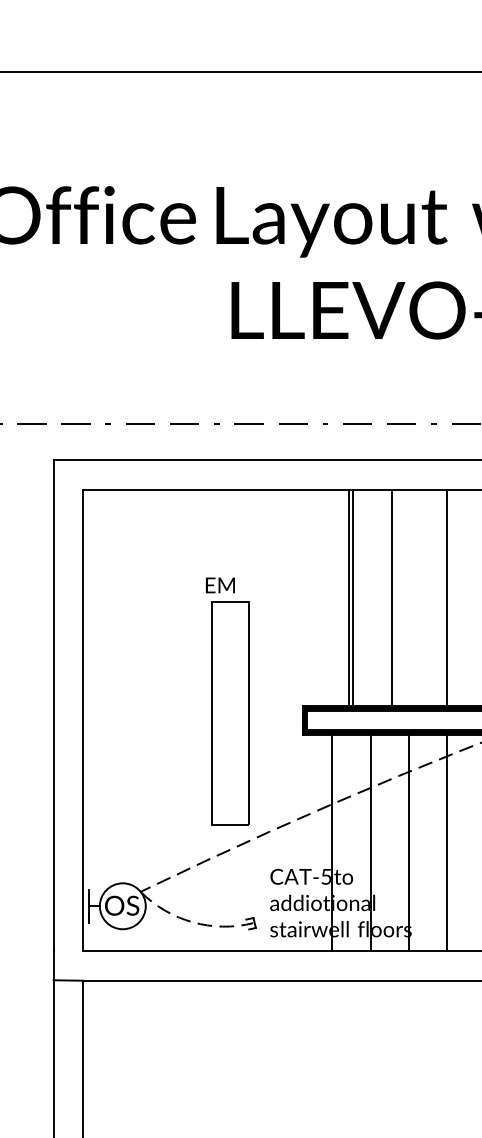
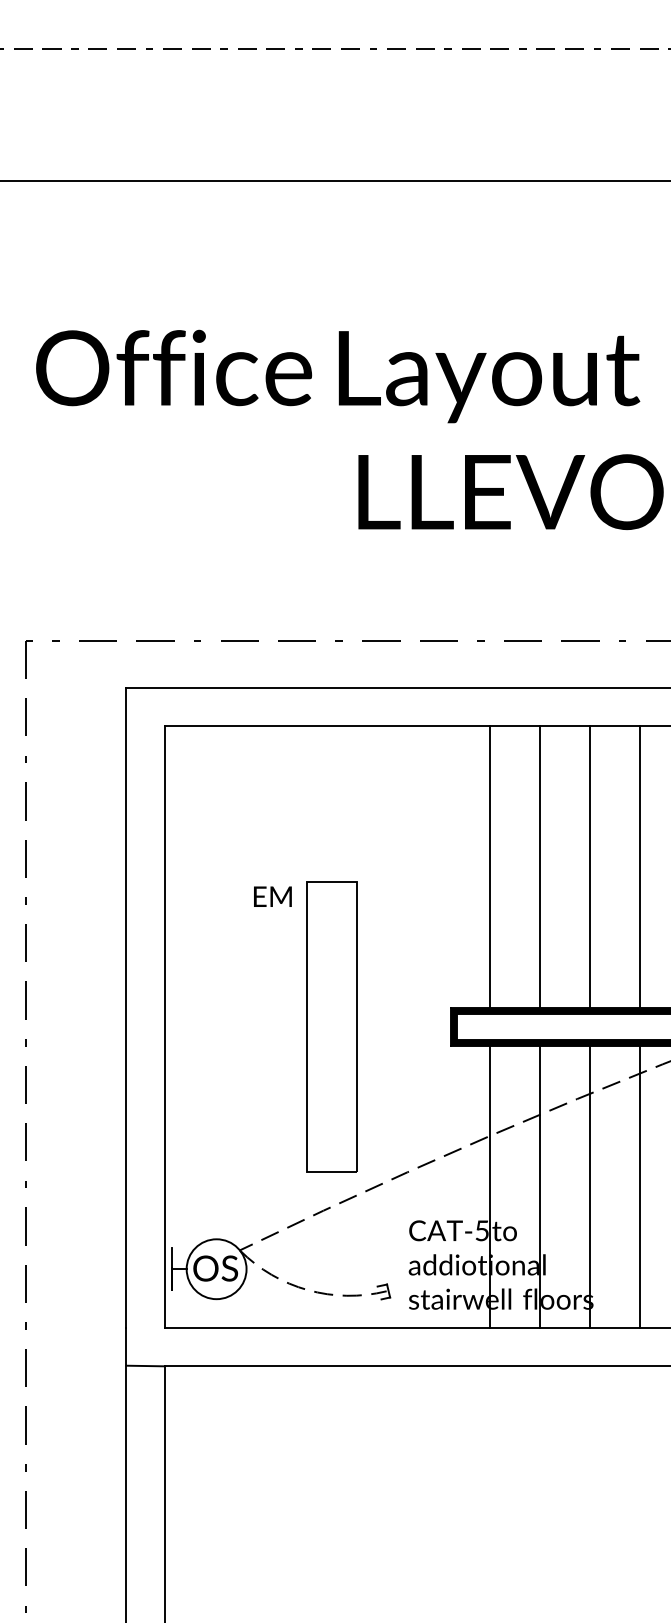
text: (220, 585) -> (272, 896), moved
line: (348, 597) -> (489, 866), moved
line: (352, 597) -> (539, 866), moved
line: (391, 597) -> (589, 866), moved
part: (230, 713) -> (331, 1026), moved

